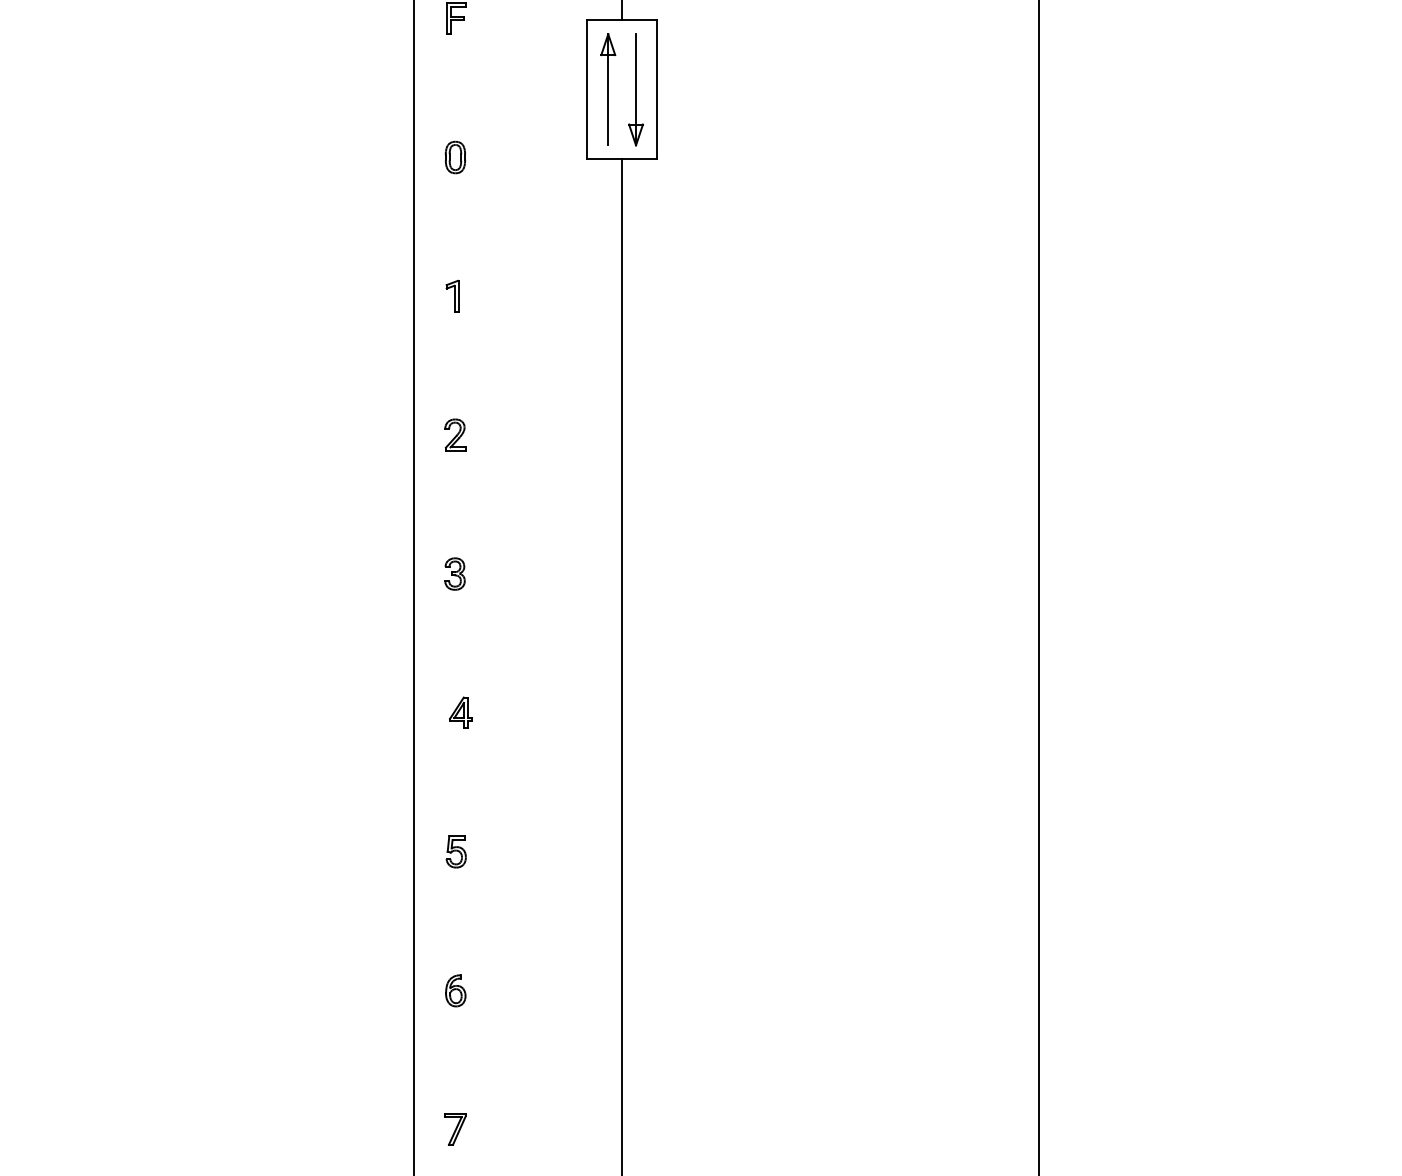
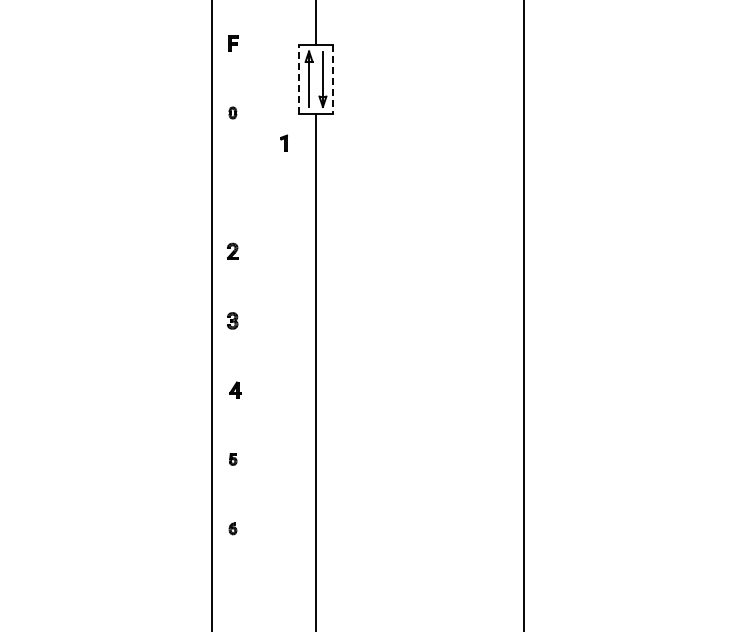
line: (587, 90) -> (298, 79), solid -> dashed
line: (657, 90) -> (333, 79), solid -> dashed
part: (454, 156) -> (232, 112), size x0.7
part: (450, 294) -> (283, 142), moved
part: (454, 851) -> (232, 459), size x0.7
part: (454, 990) -> (232, 528), size x0.7
part: (454, 1128) -> (232, 597), removed

